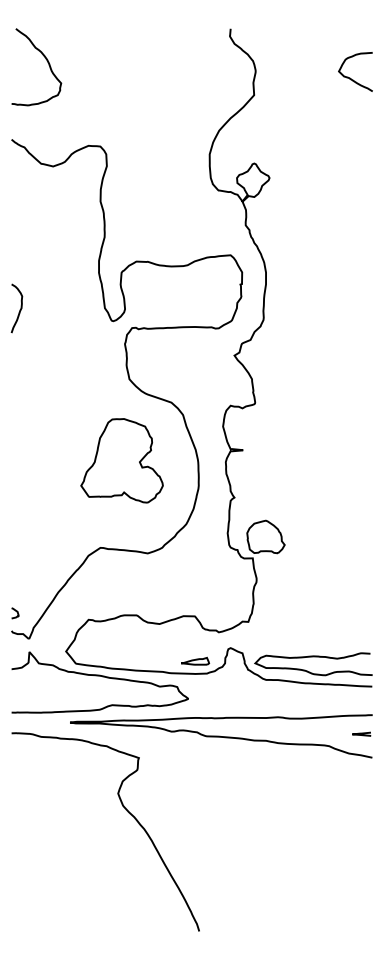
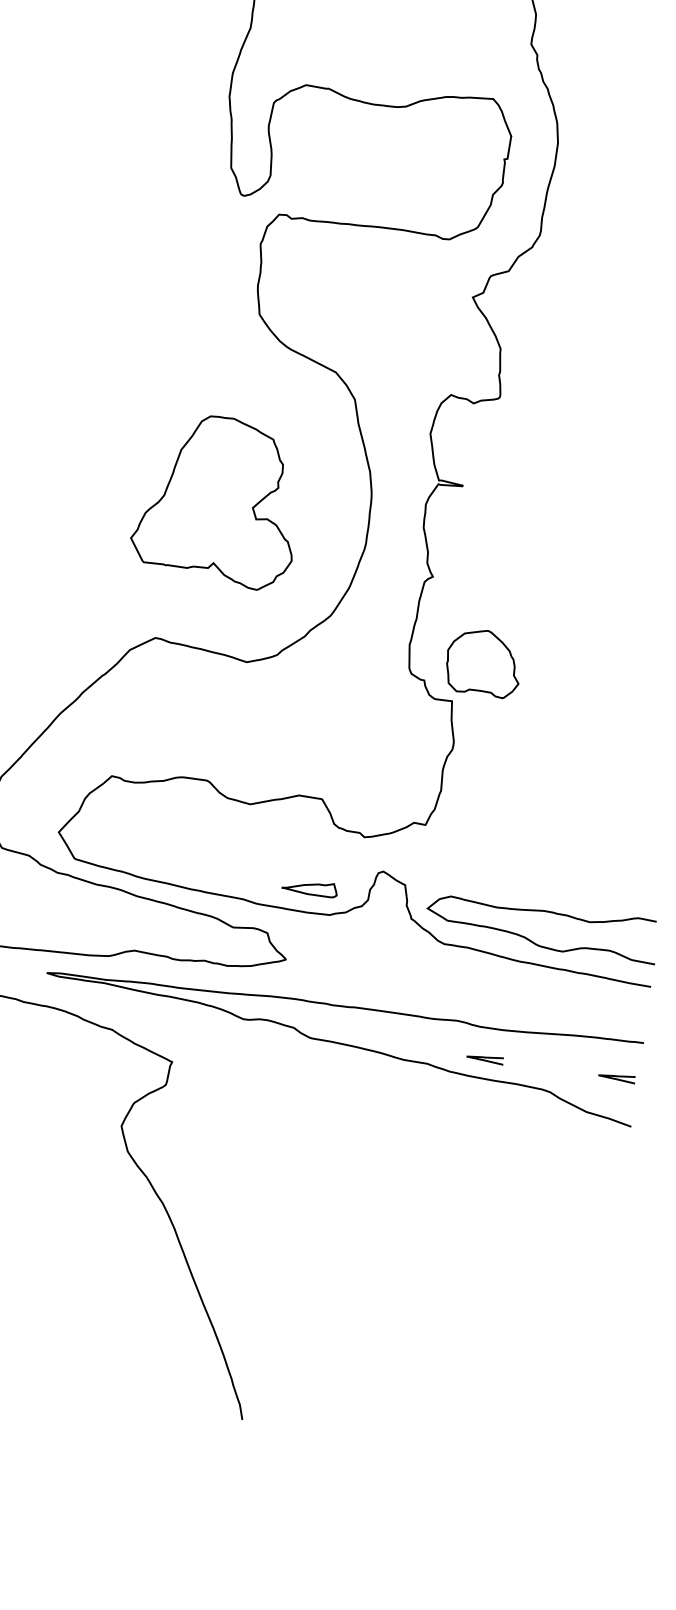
curve: (19, 309) -> (62, 146), removed
part: (121, 460) -> (217, 499), moved
curve: (294, 733) -> (484, 1057), added

